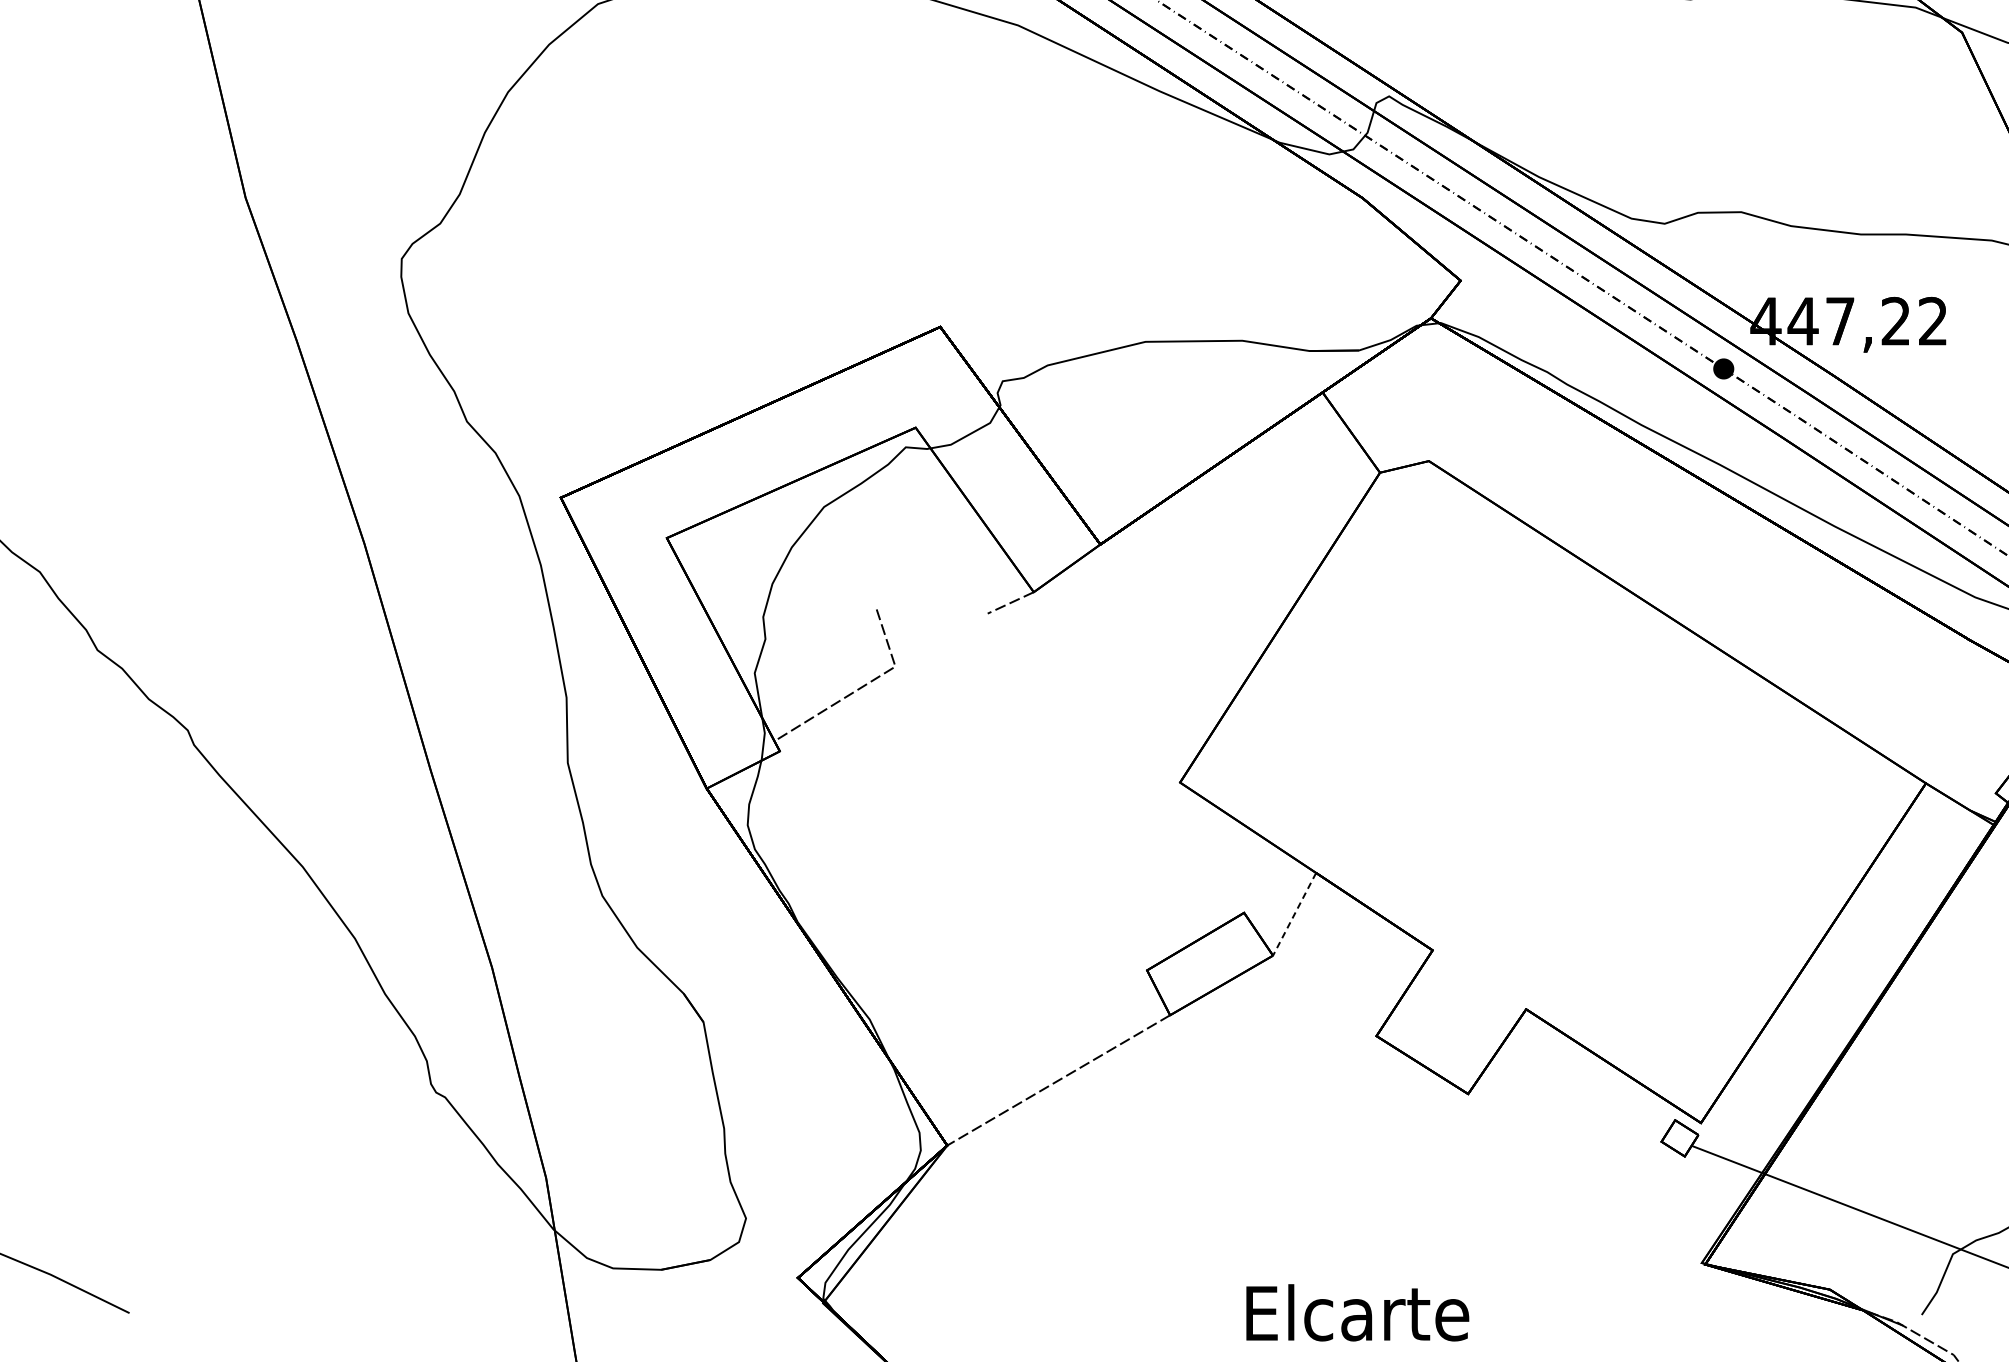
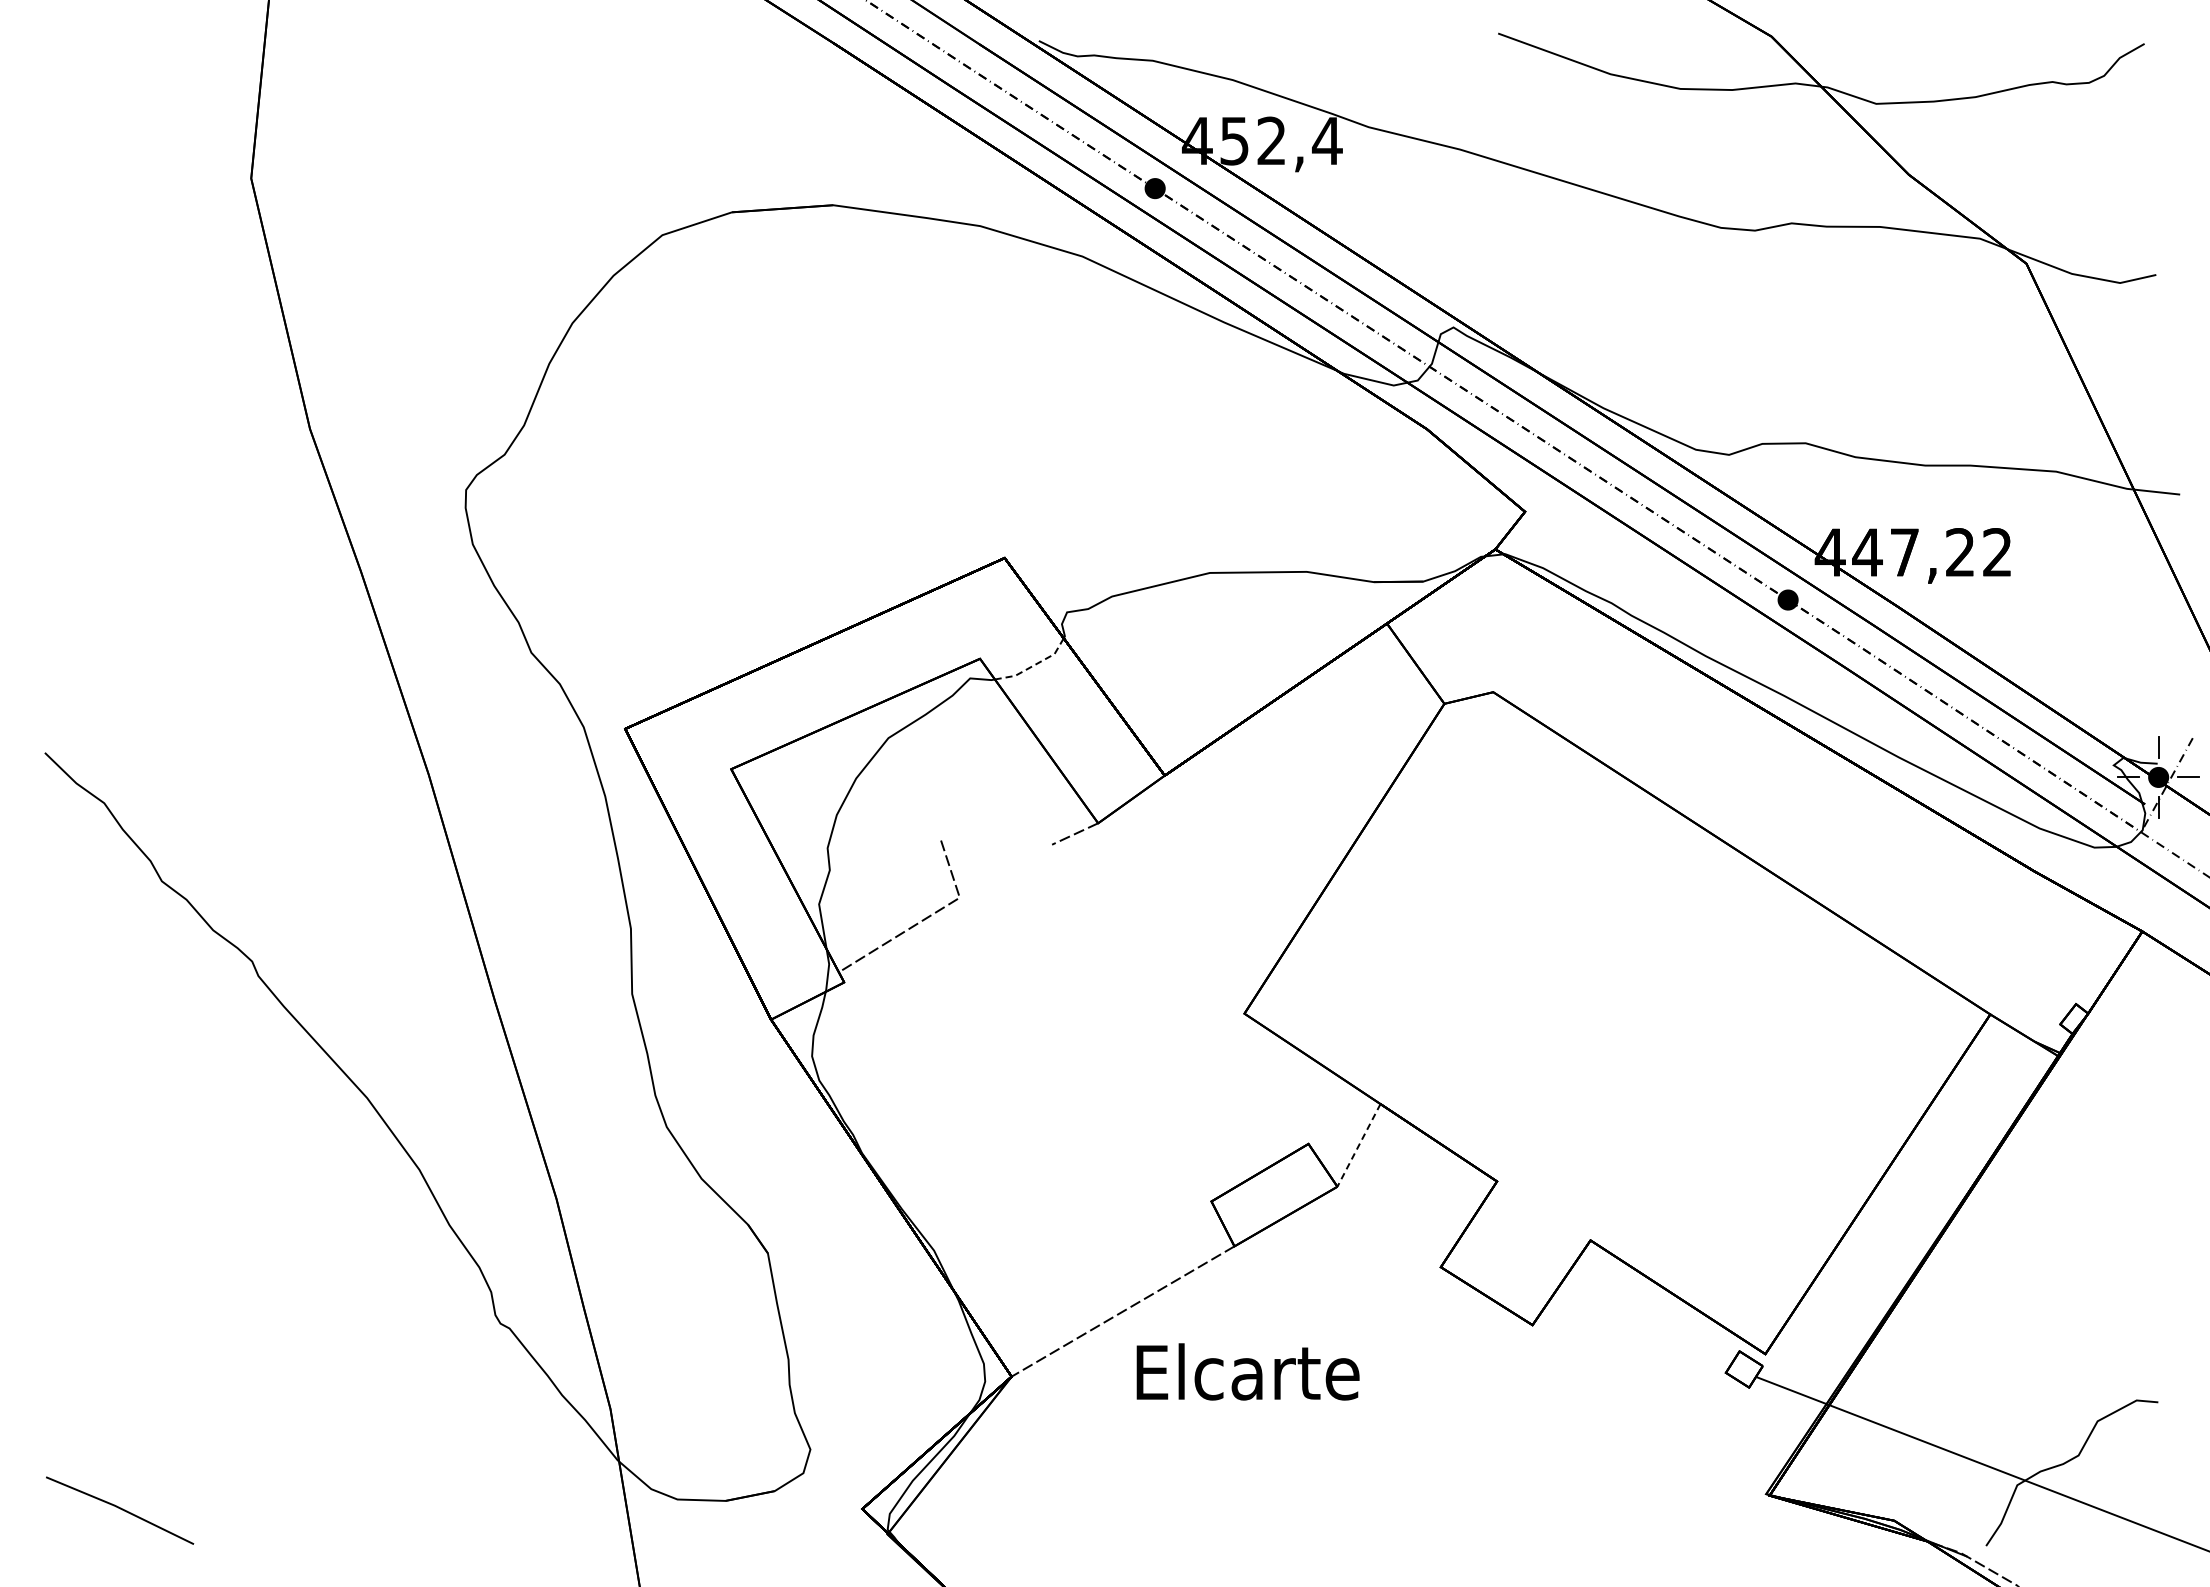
line: (969, 434) -> (1033, 665), solid -> dashed
text: (1357, 1312) -> (1247, 1371), moved

